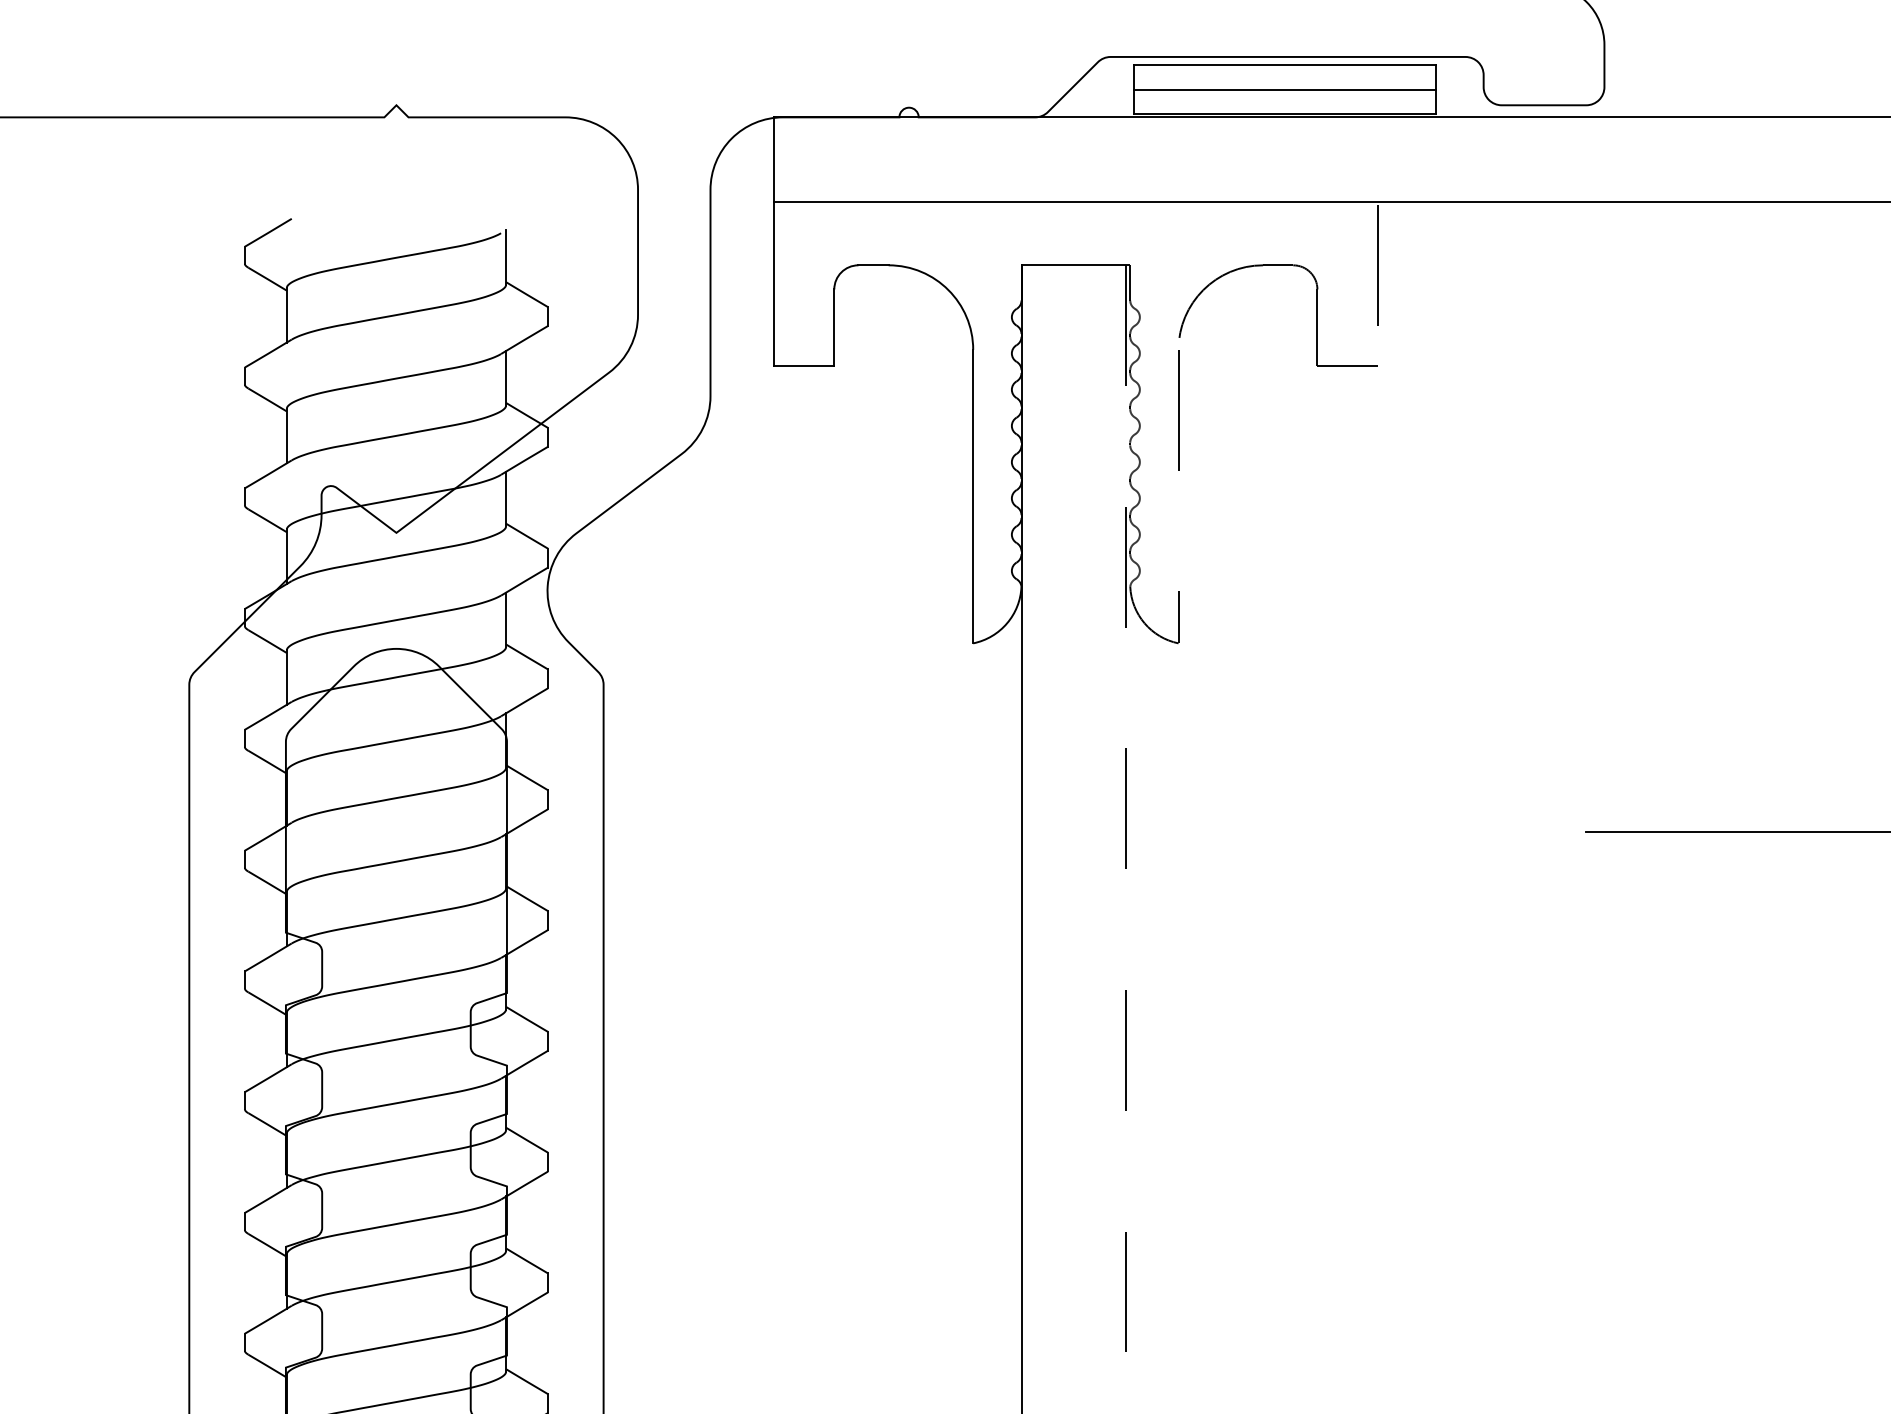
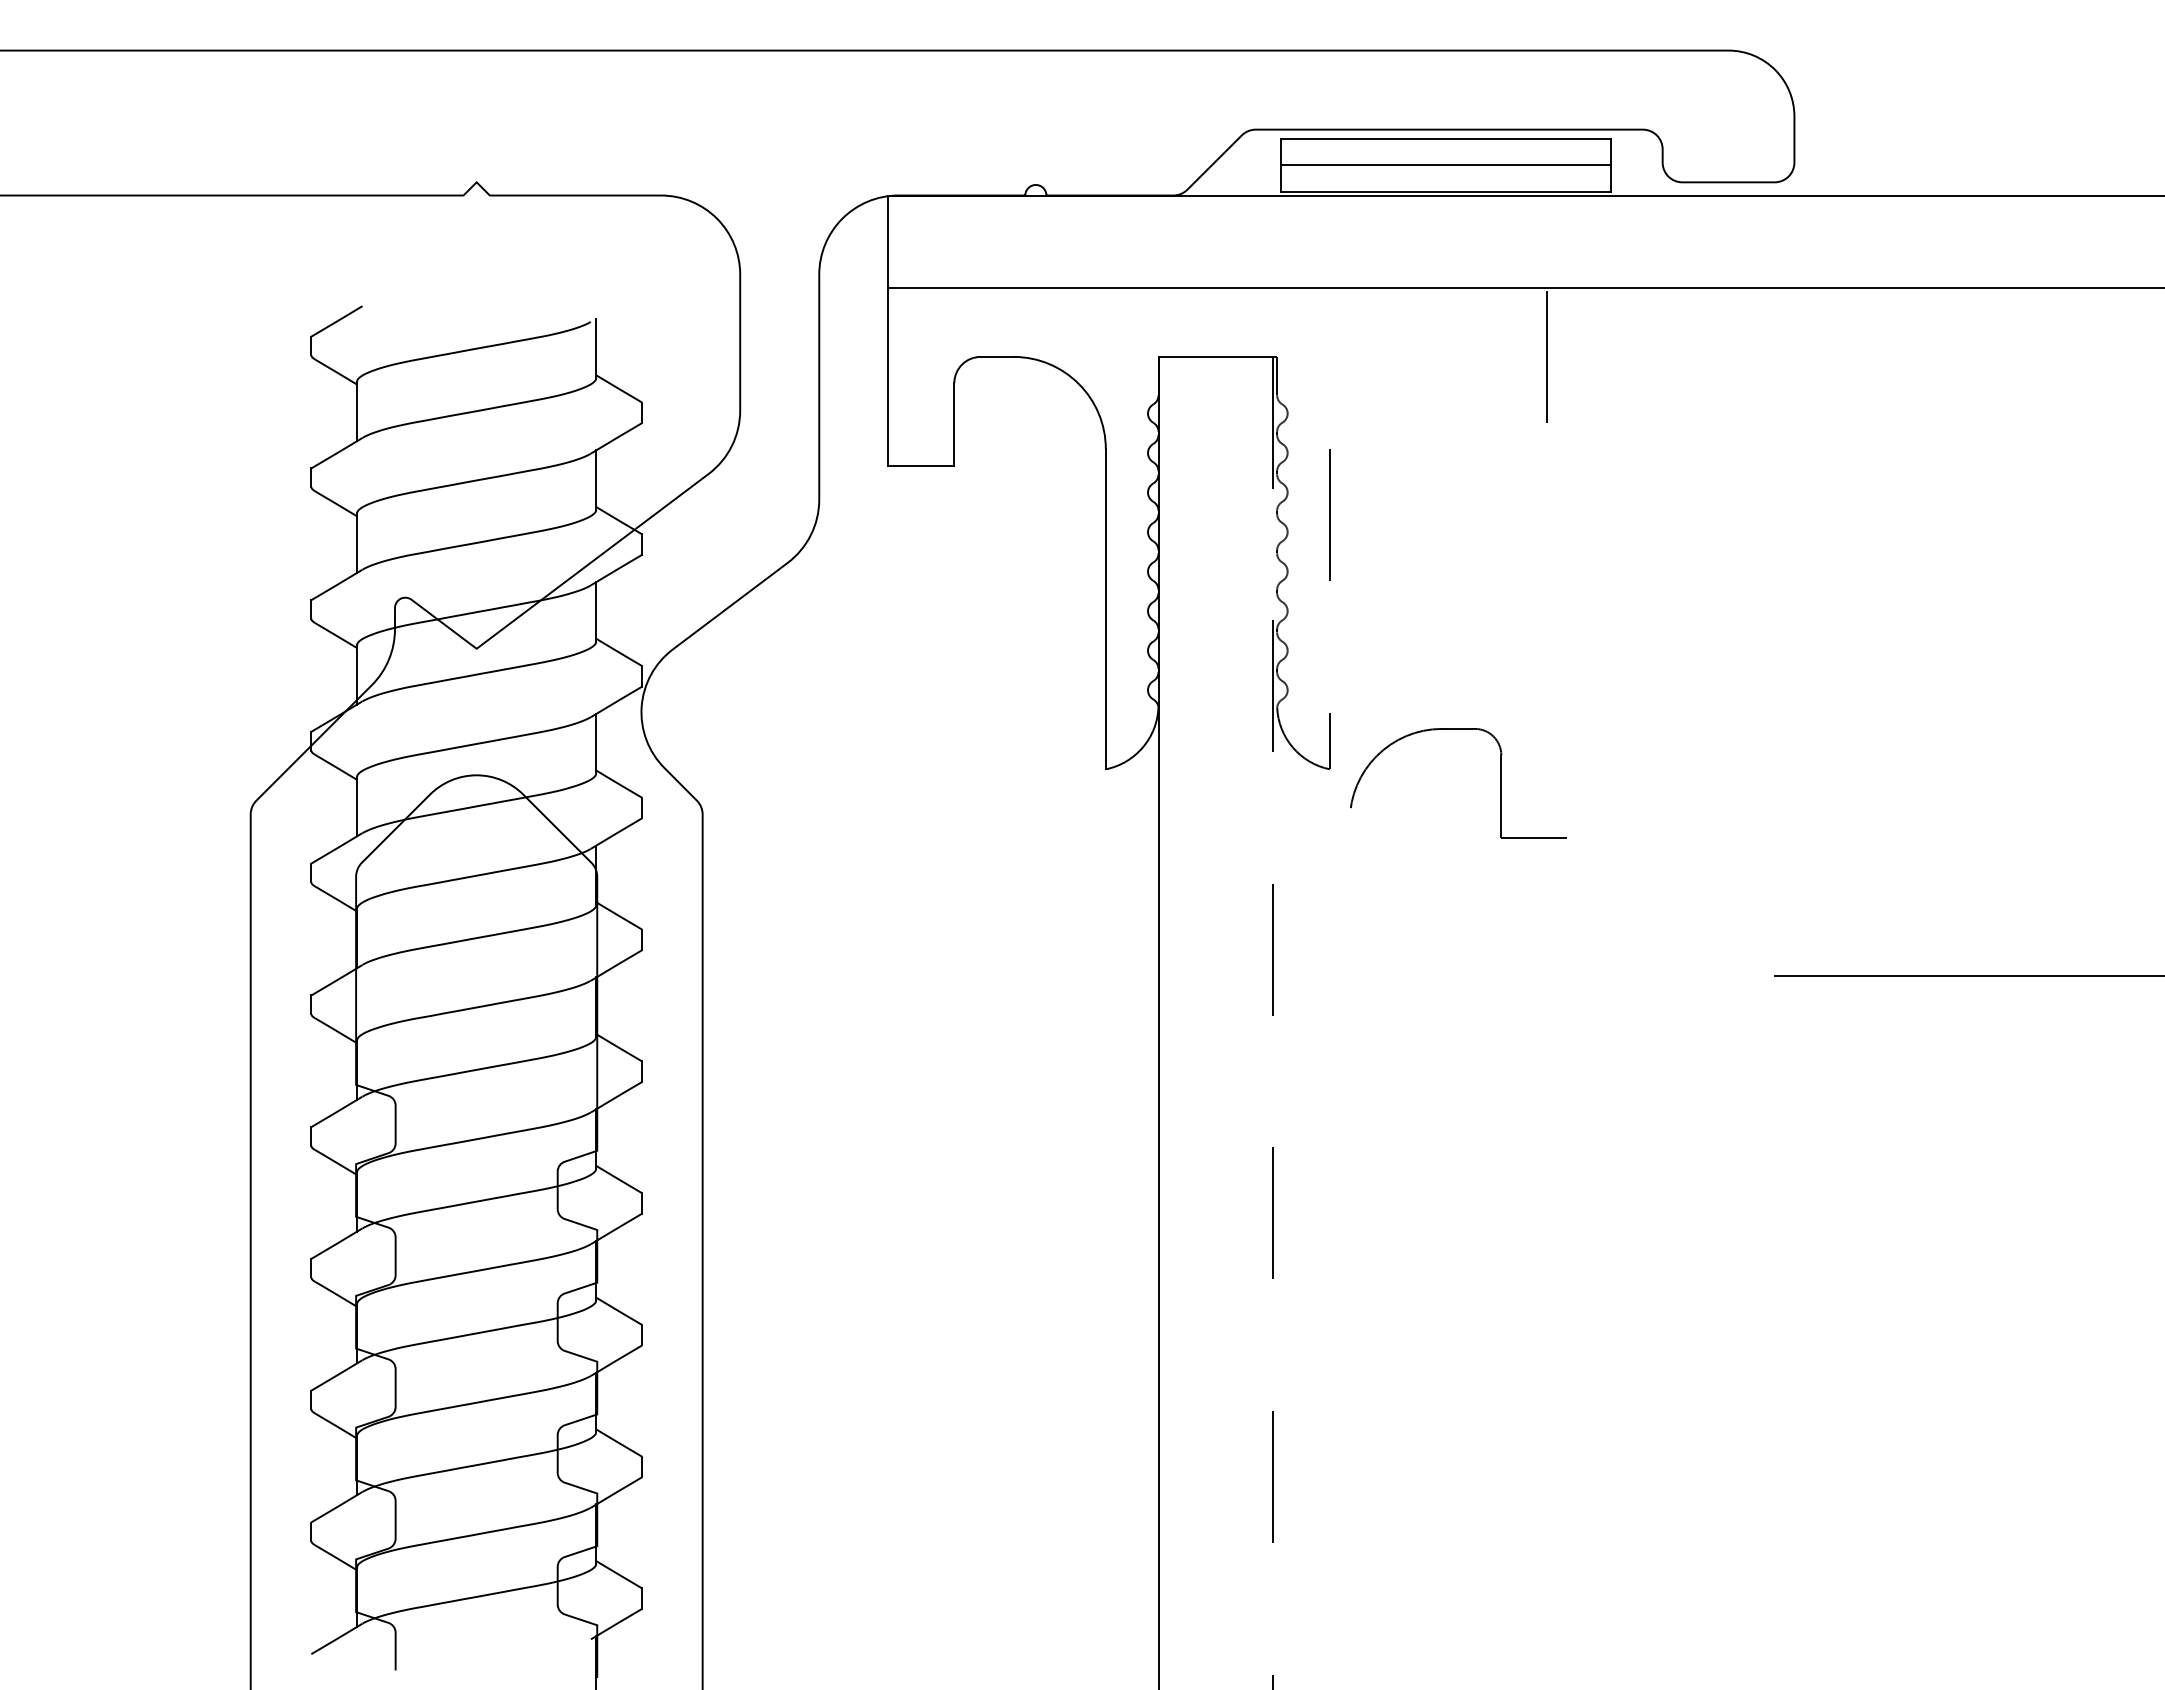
part: (1316, 315) -> (1500, 783), moved

